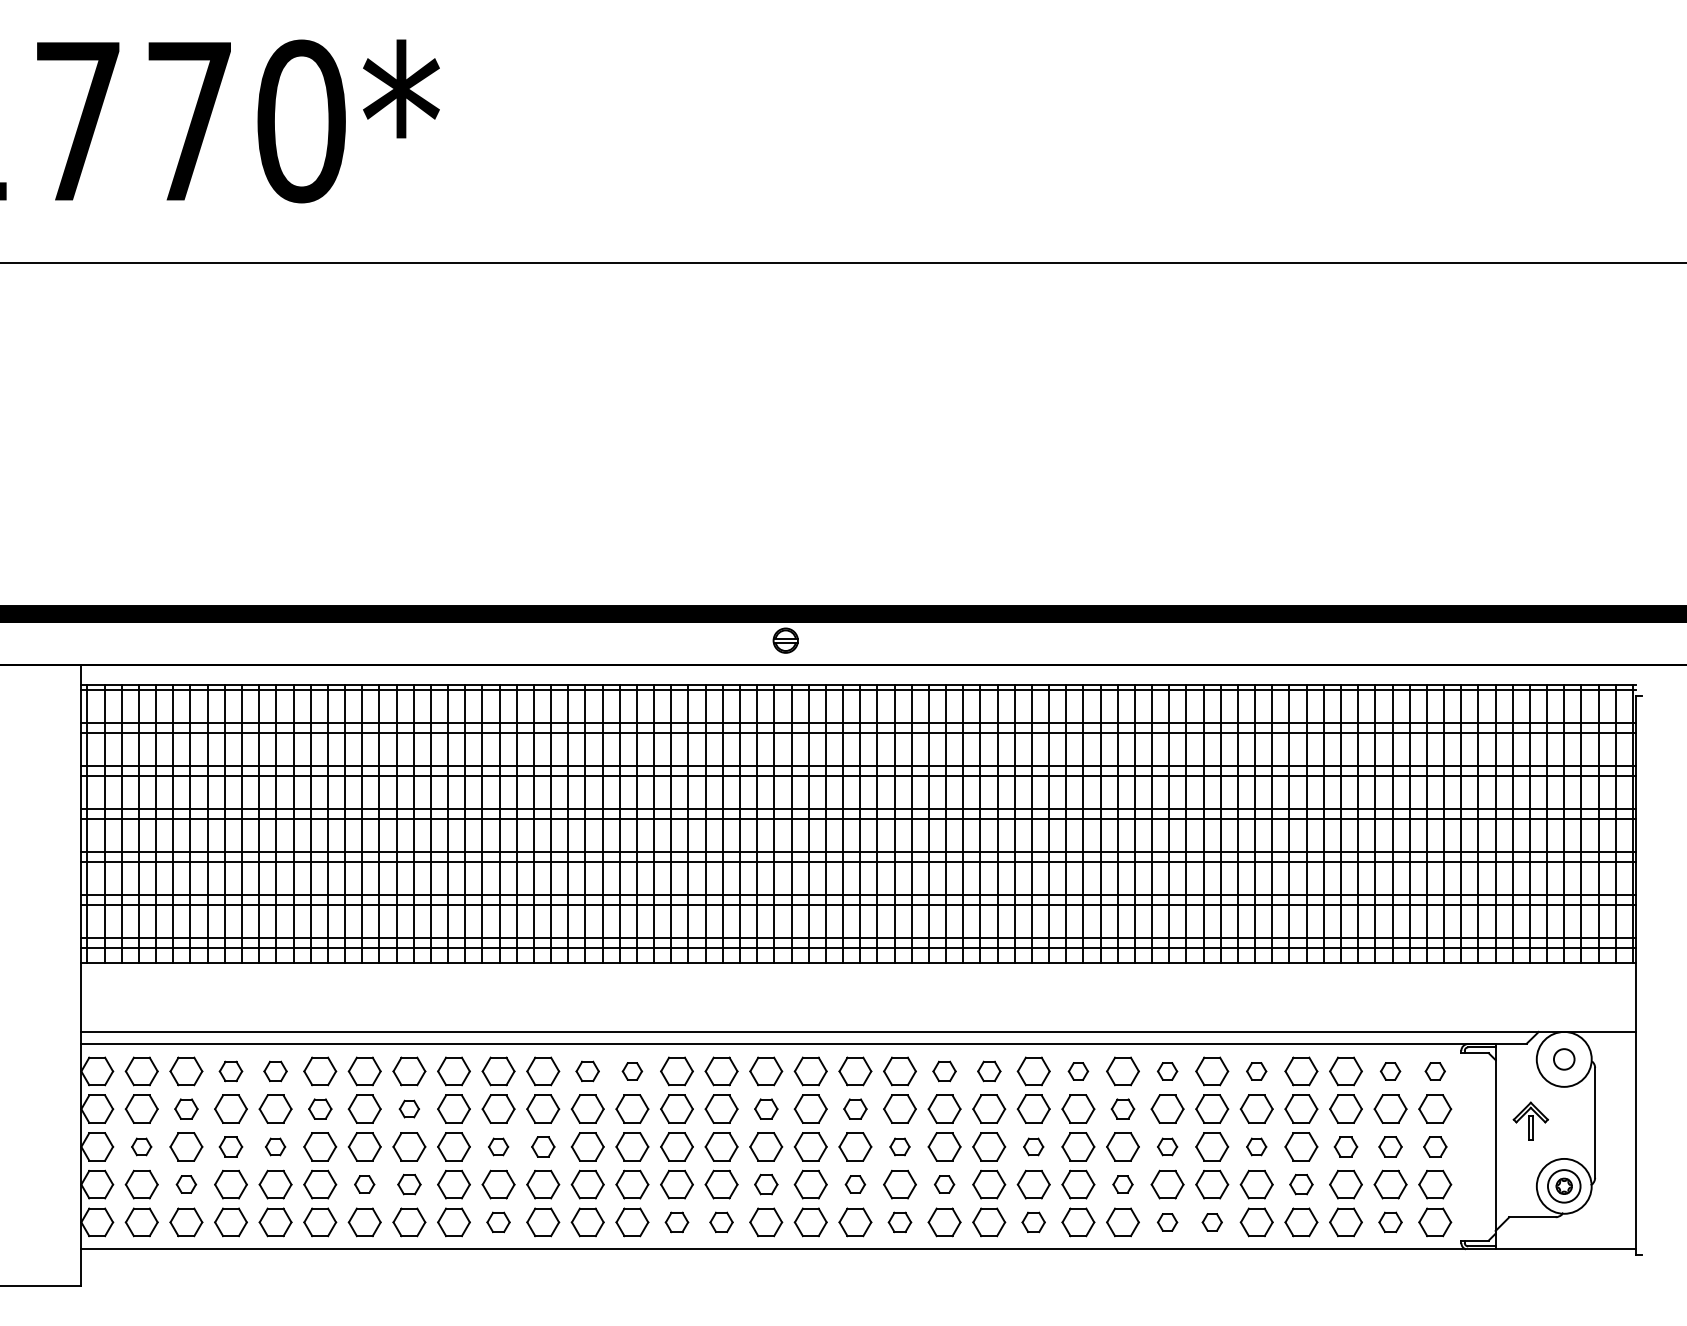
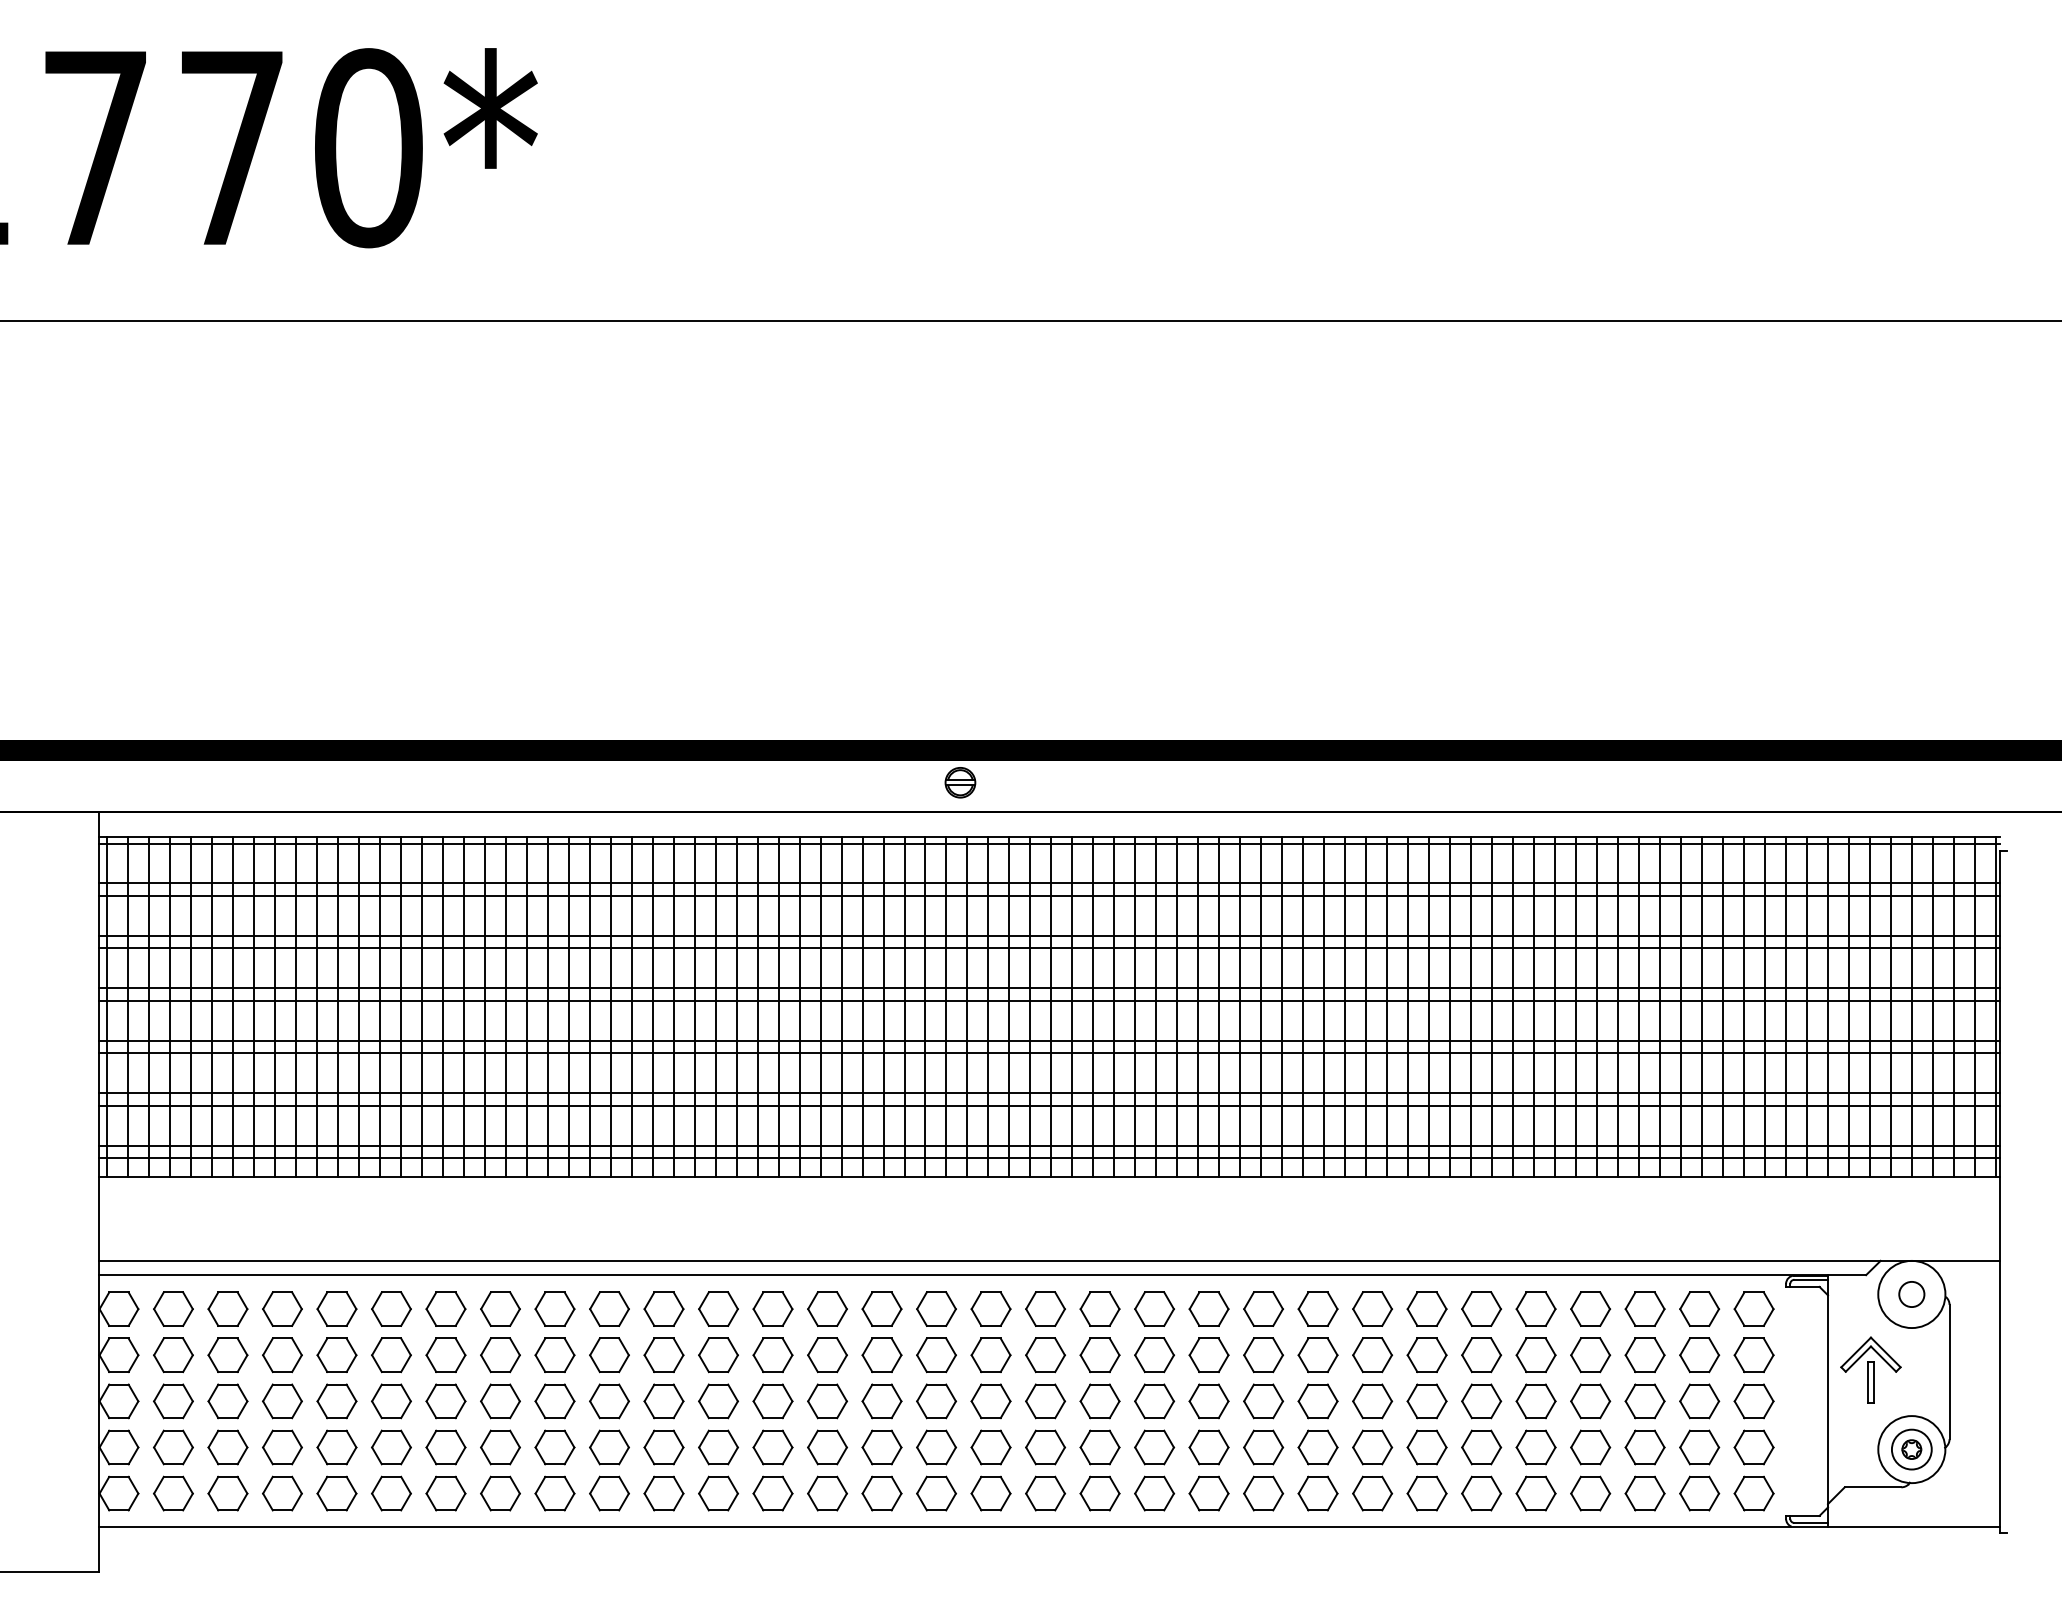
part: (230, 1071) -> (281, 1309), size x1.43
part: (275, 1071) -> (336, 1309), size x1.43
part: (587, 1071) -> (718, 1309), size x1.43
part: (632, 1071) -> (773, 1309), size x1.67
part: (944, 1071) -> (1154, 1309), size x1.43
part: (989, 1071) -> (1209, 1309), size x1.43
part: (1078, 1071) -> (1318, 1309), size x1.67
part: (1167, 1071) -> (1426, 1309), size x1.67
part: (1256, 1071) -> (1535, 1309), size x1.67
part: (1390, 1071) -> (1699, 1309), size x1.67
part: (1435, 1071) -> (1754, 1309), size x1.67
part: (186, 1108) -> (228, 1354), size x1.43
part: (320, 1108) -> (391, 1354), size x1.43
part: (409, 1108) -> (500, 1354), size x1.67
part: (766, 1108) -> (936, 1354), size x1.43
part: (855, 1108) -> (1045, 1354), size x1.43
part: (1122, 1108) -> (1371, 1354), size x1.43
part: (1530, 1121) -> (1870, 1370), size x1.43
part: (141, 1146) -> (173, 1400), size x1.67
part: (230, 1146) -> (281, 1400), size x1.43
part: (275, 1146) -> (336, 1400), size x1.67
part: (498, 1146) -> (609, 1400), size x1.67
part: (543, 1146) -> (664, 1400), size x1.43
part: (899, 1146) -> (1099, 1400), size x1.67
part: (1033, 1146) -> (1263, 1400), size x1.67
part: (1167, 1146) -> (1426, 1400), size x1.67
part: (1256, 1146) -> (1535, 1400), size x1.67
part: (1345, 1146) -> (1644, 1400), size x1.43
part: (1390, 1146) -> (1699, 1400), size x1.43
part: (1435, 1146) -> (1754, 1400), size x1.43
part: (186, 1184) -> (228, 1447), size x1.67
part: (364, 1184) -> (445, 1447), size x1.67
part: (409, 1184) -> (500, 1447), size x1.43
part: (766, 1184) -> (936, 1447), size x1.43
part: (855, 1184) -> (1045, 1447), size x1.67
part: (944, 1184) -> (1154, 1447), size x1.67
part: (1122, 1184) -> (1371, 1447), size x1.67
part: (1301, 1184) -> (1590, 1447), size x1.43
part: (498, 1222) -> (609, 1493), size x1.43
part: (676, 1222) -> (826, 1493), size x1.43
part: (721, 1222) -> (881, 1493), size x1.43
part: (899, 1222) -> (1099, 1493), size x1.43
part: (1033, 1222) -> (1263, 1493), size x1.43
part: (1167, 1222) -> (1426, 1493), size x1.67
part: (1212, 1222) -> (1481, 1493), size x1.67
part: (1390, 1222) -> (1699, 1493), size x1.43

